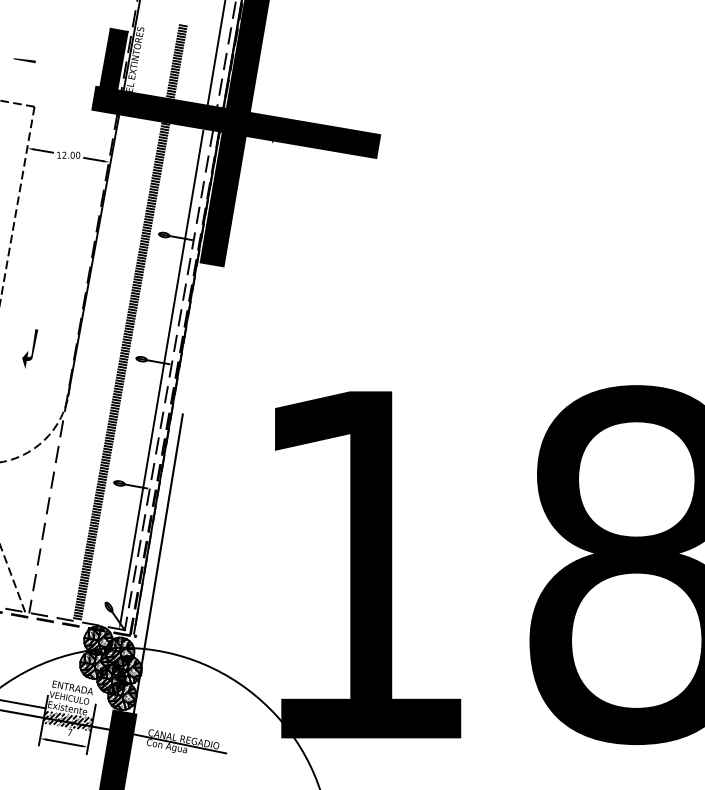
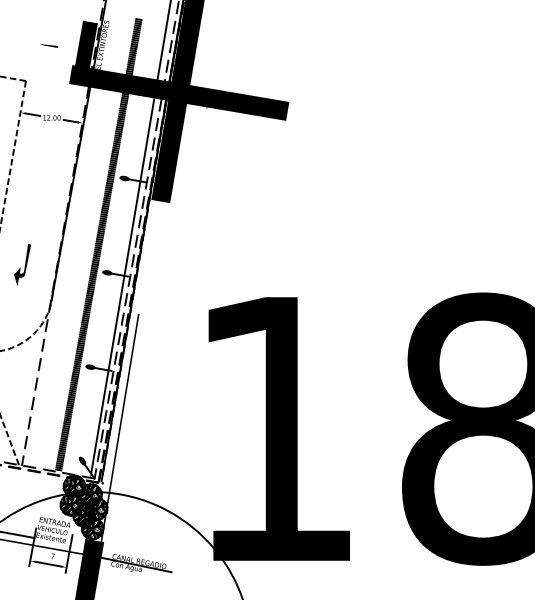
line: (24, 60) -> (49, 45), moved
part: (30, 348) -> (22, 264), size x1.4
hatch: (67, 721) -> (51, 547), removed

